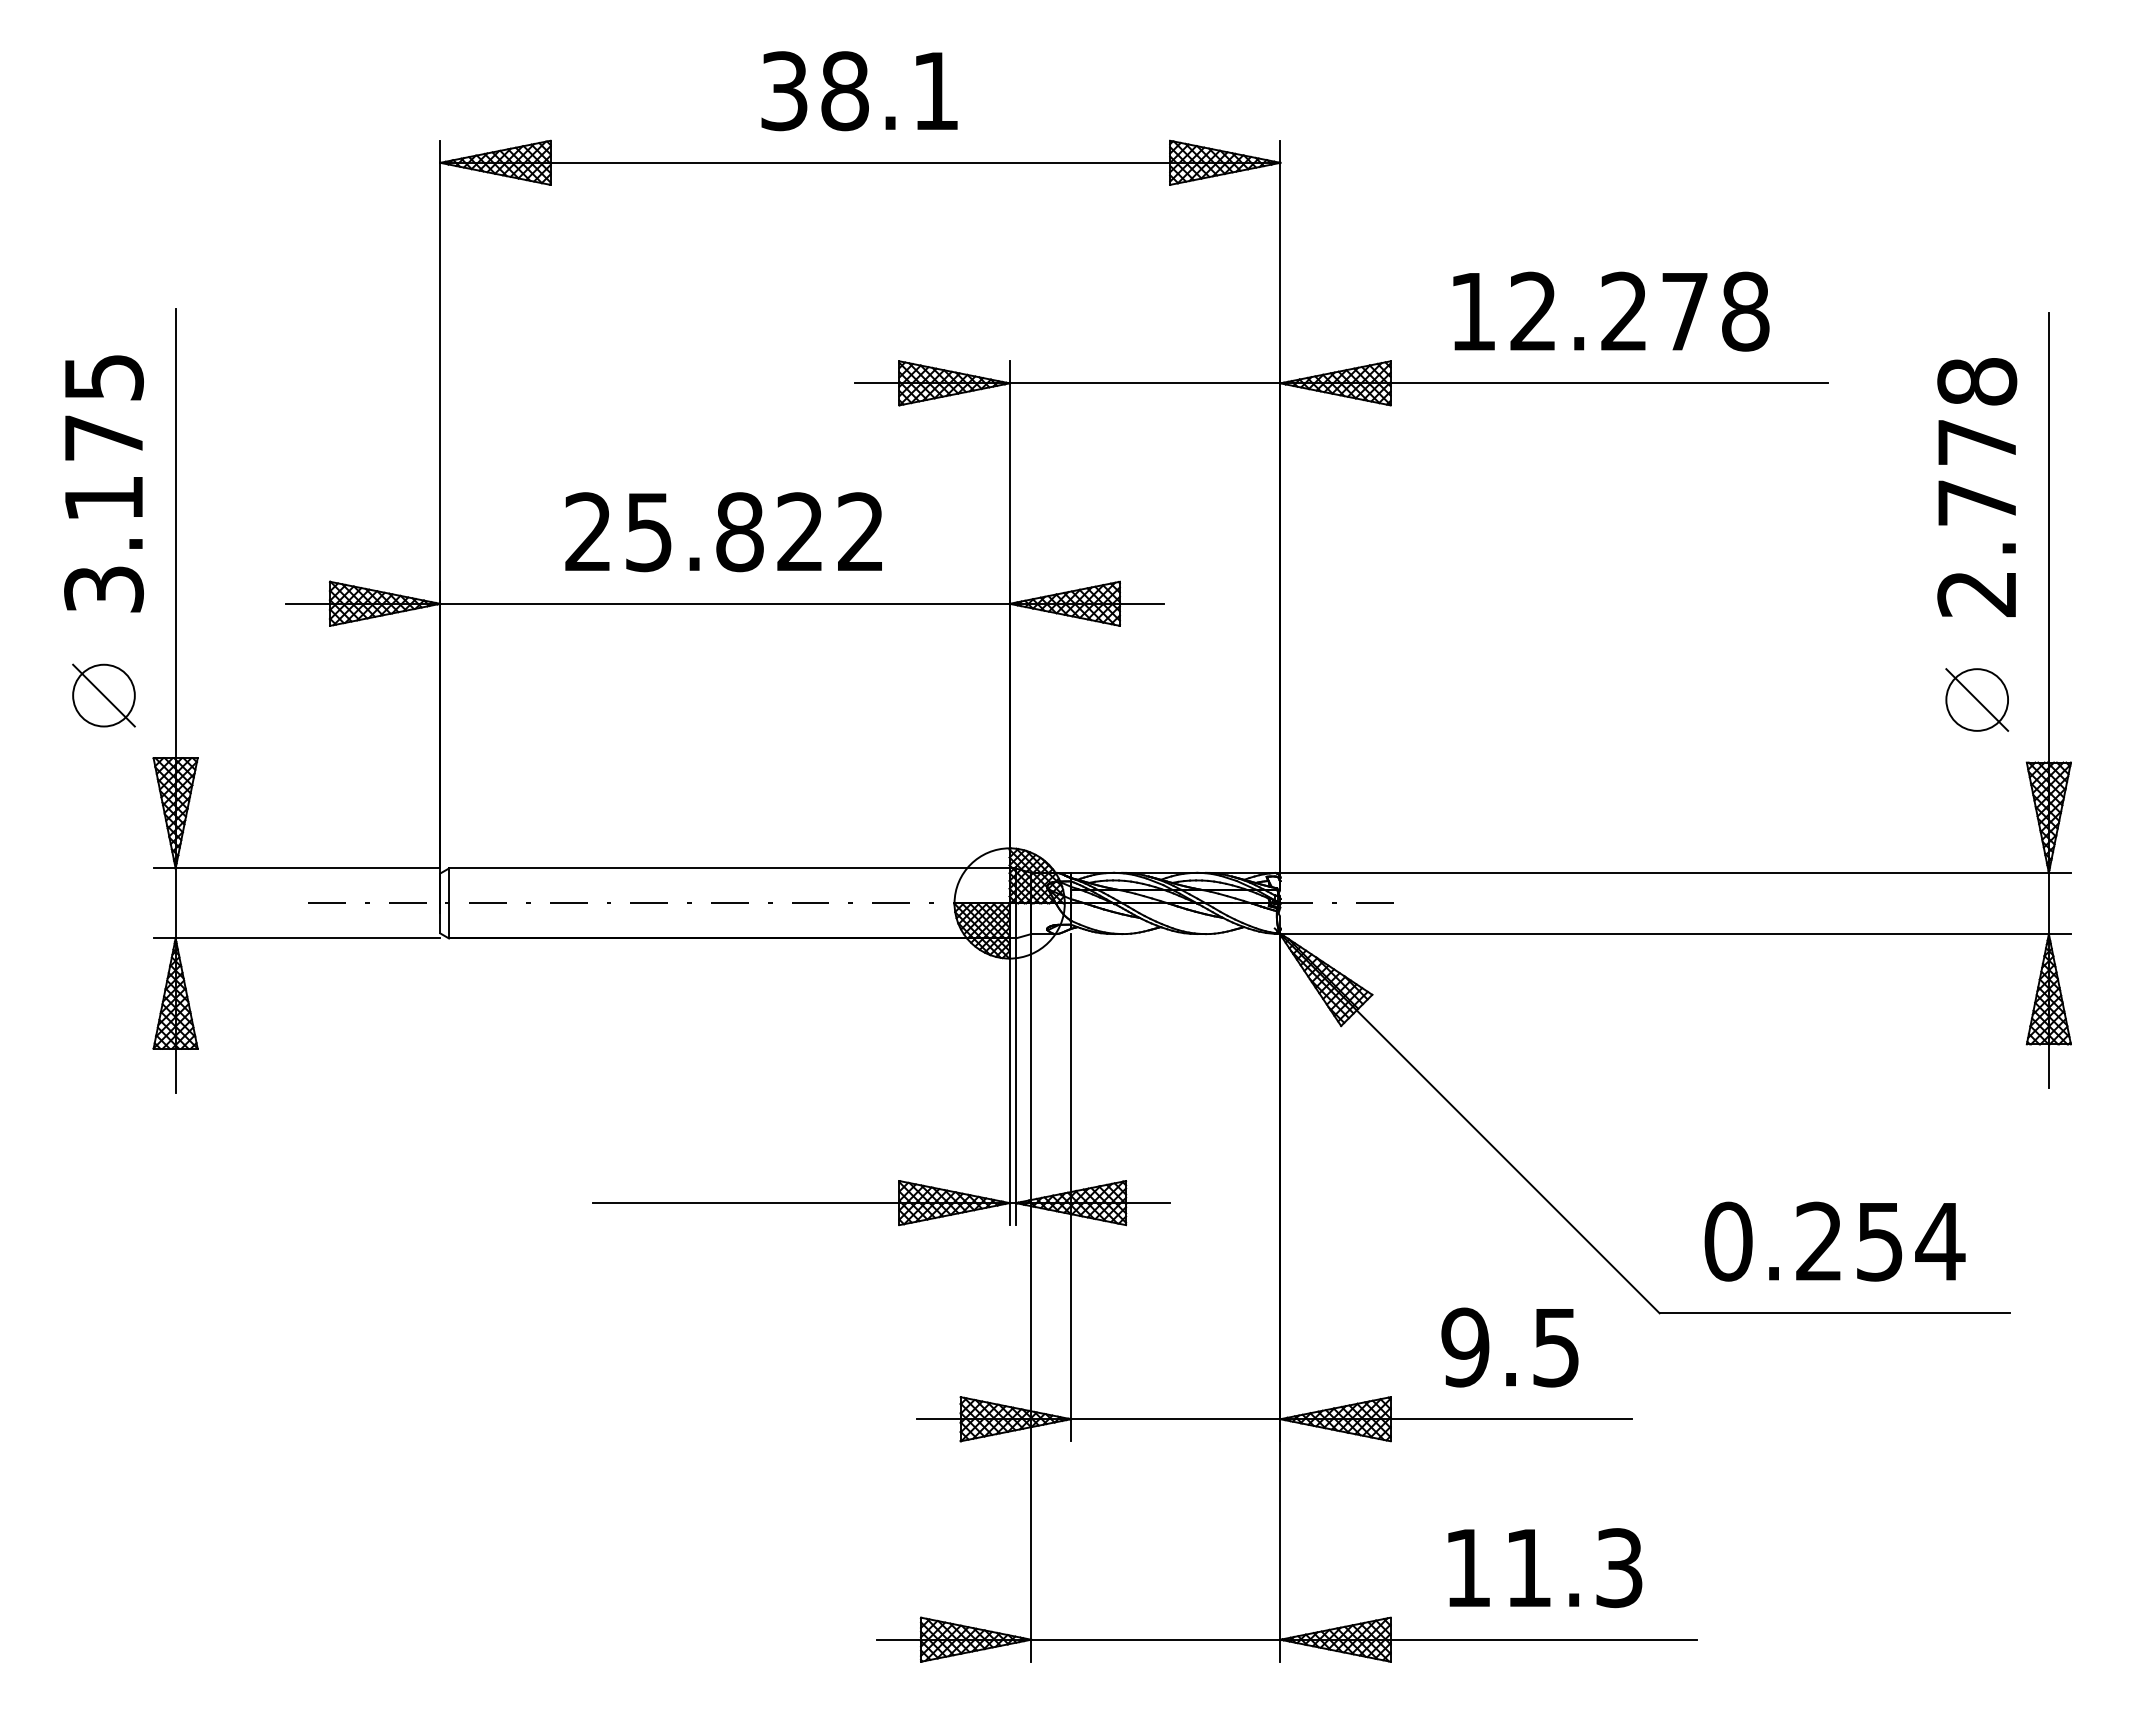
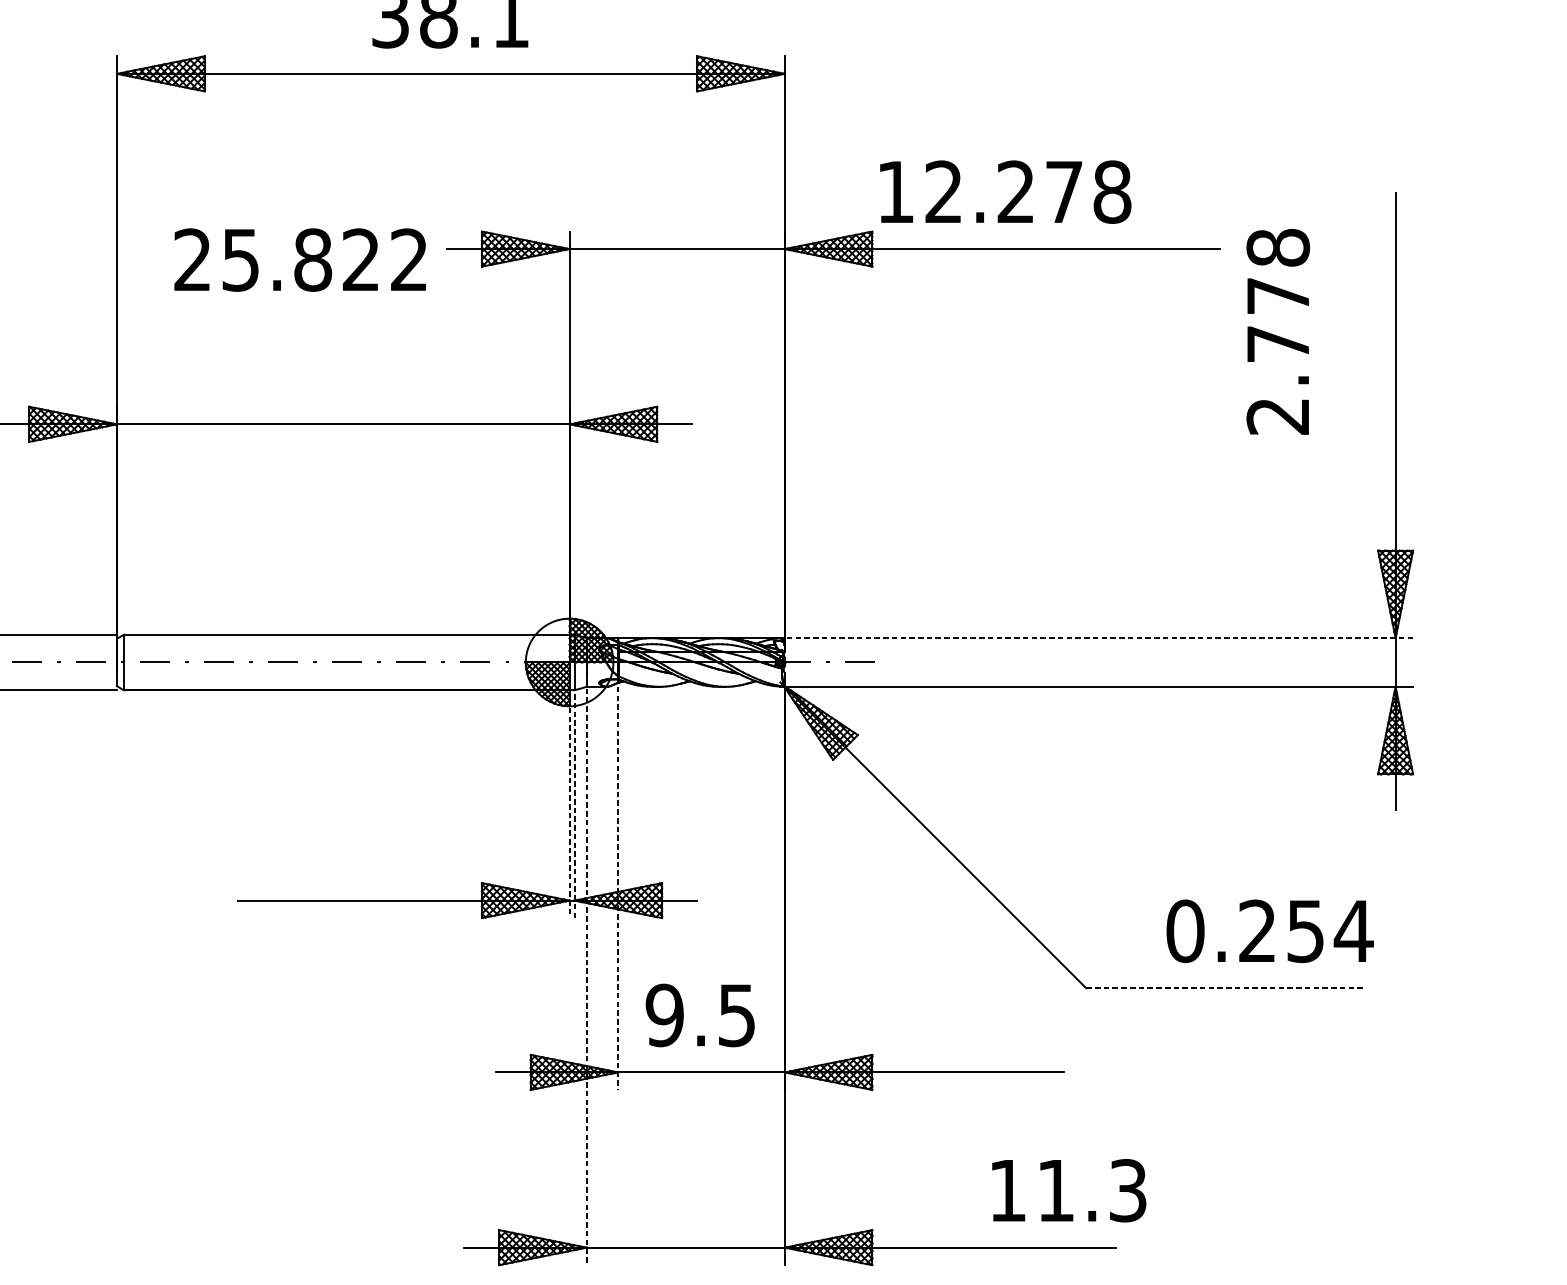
text: (1611, 311) -> (1005, 191), moved
text: (1977, 487) -> (1278, 331), moved
text: (723, 532) -> (300, 260), moved
part: (1977, 699) -> (1338, 500), removed
line: (1672, 872) -> (1096, 637), solid -> dashed
line: (1015, 1081) -> (574, 803), solid -> dashed
line: (1009, 1082) -> (569, 804), solid -> dashed
line: (1070, 1187) -> (617, 888), solid -> dashed
text: (1834, 1241) -> (1269, 931), moved
line: (1031, 1283) -> (586, 964), solid -> dashed
line: (1835, 1313) -> (1226, 988), solid -> dashed
text: (1509, 1347) -> (699, 1015), moved
text: (1545, 1568) -> (1069, 1191), moved

